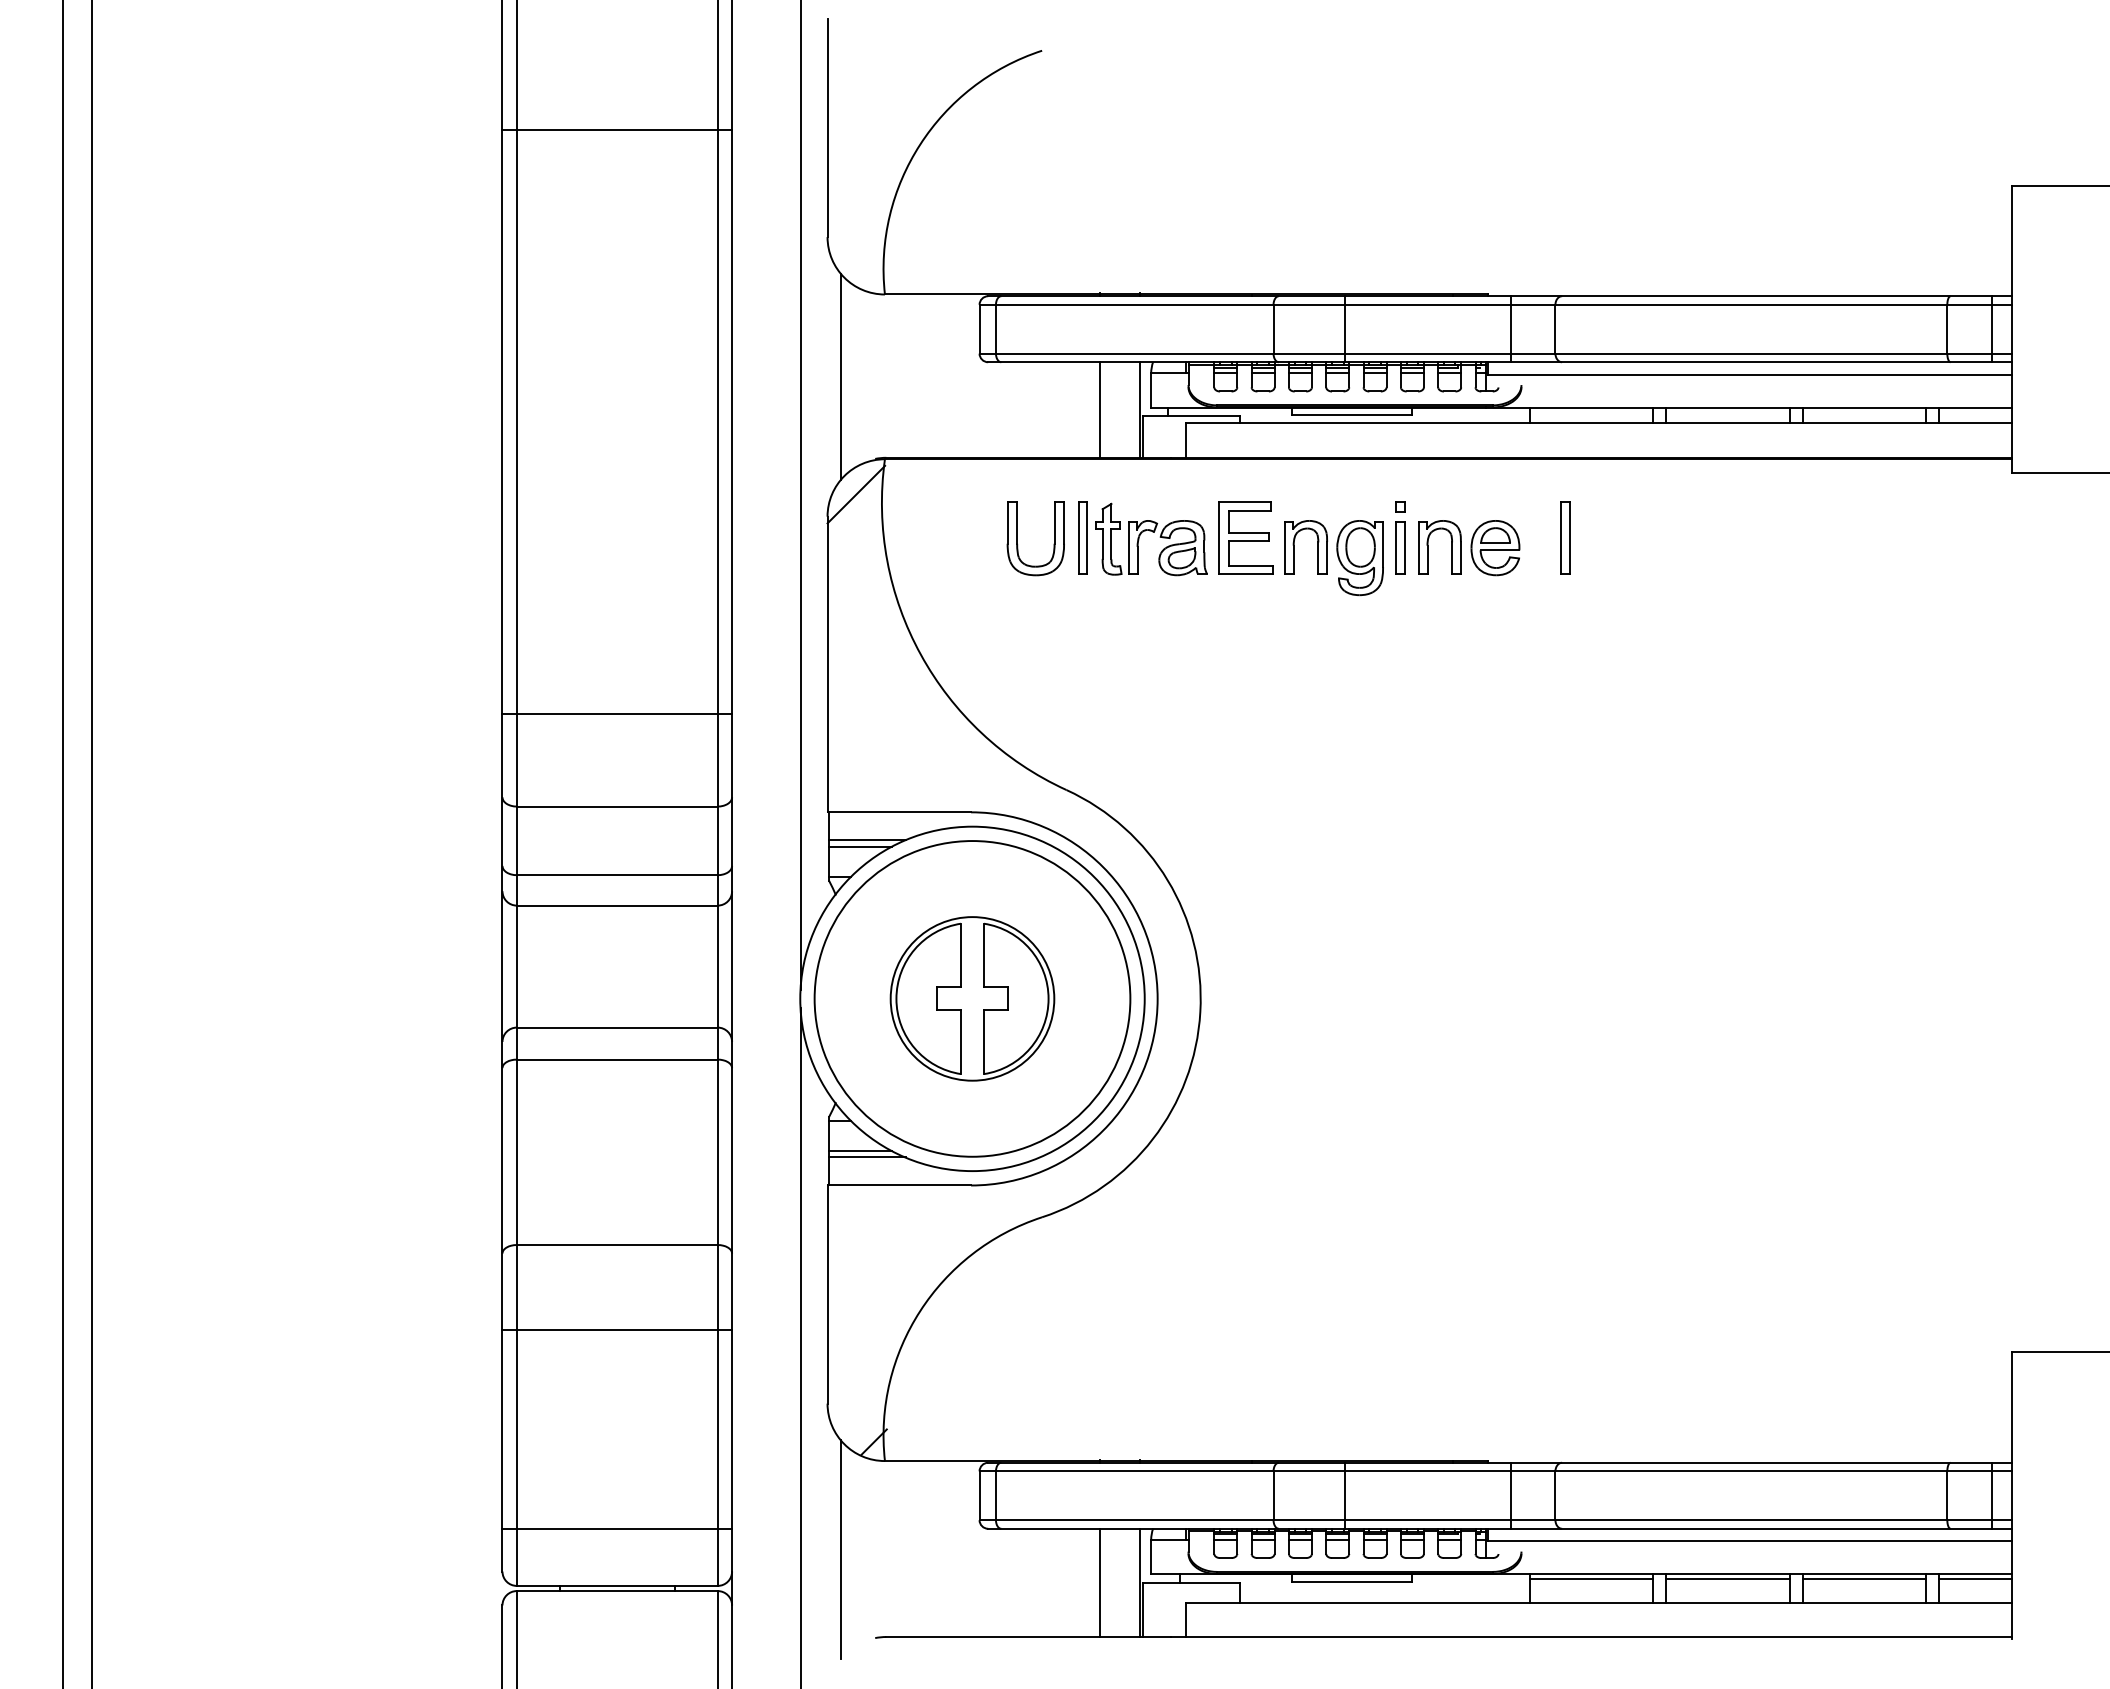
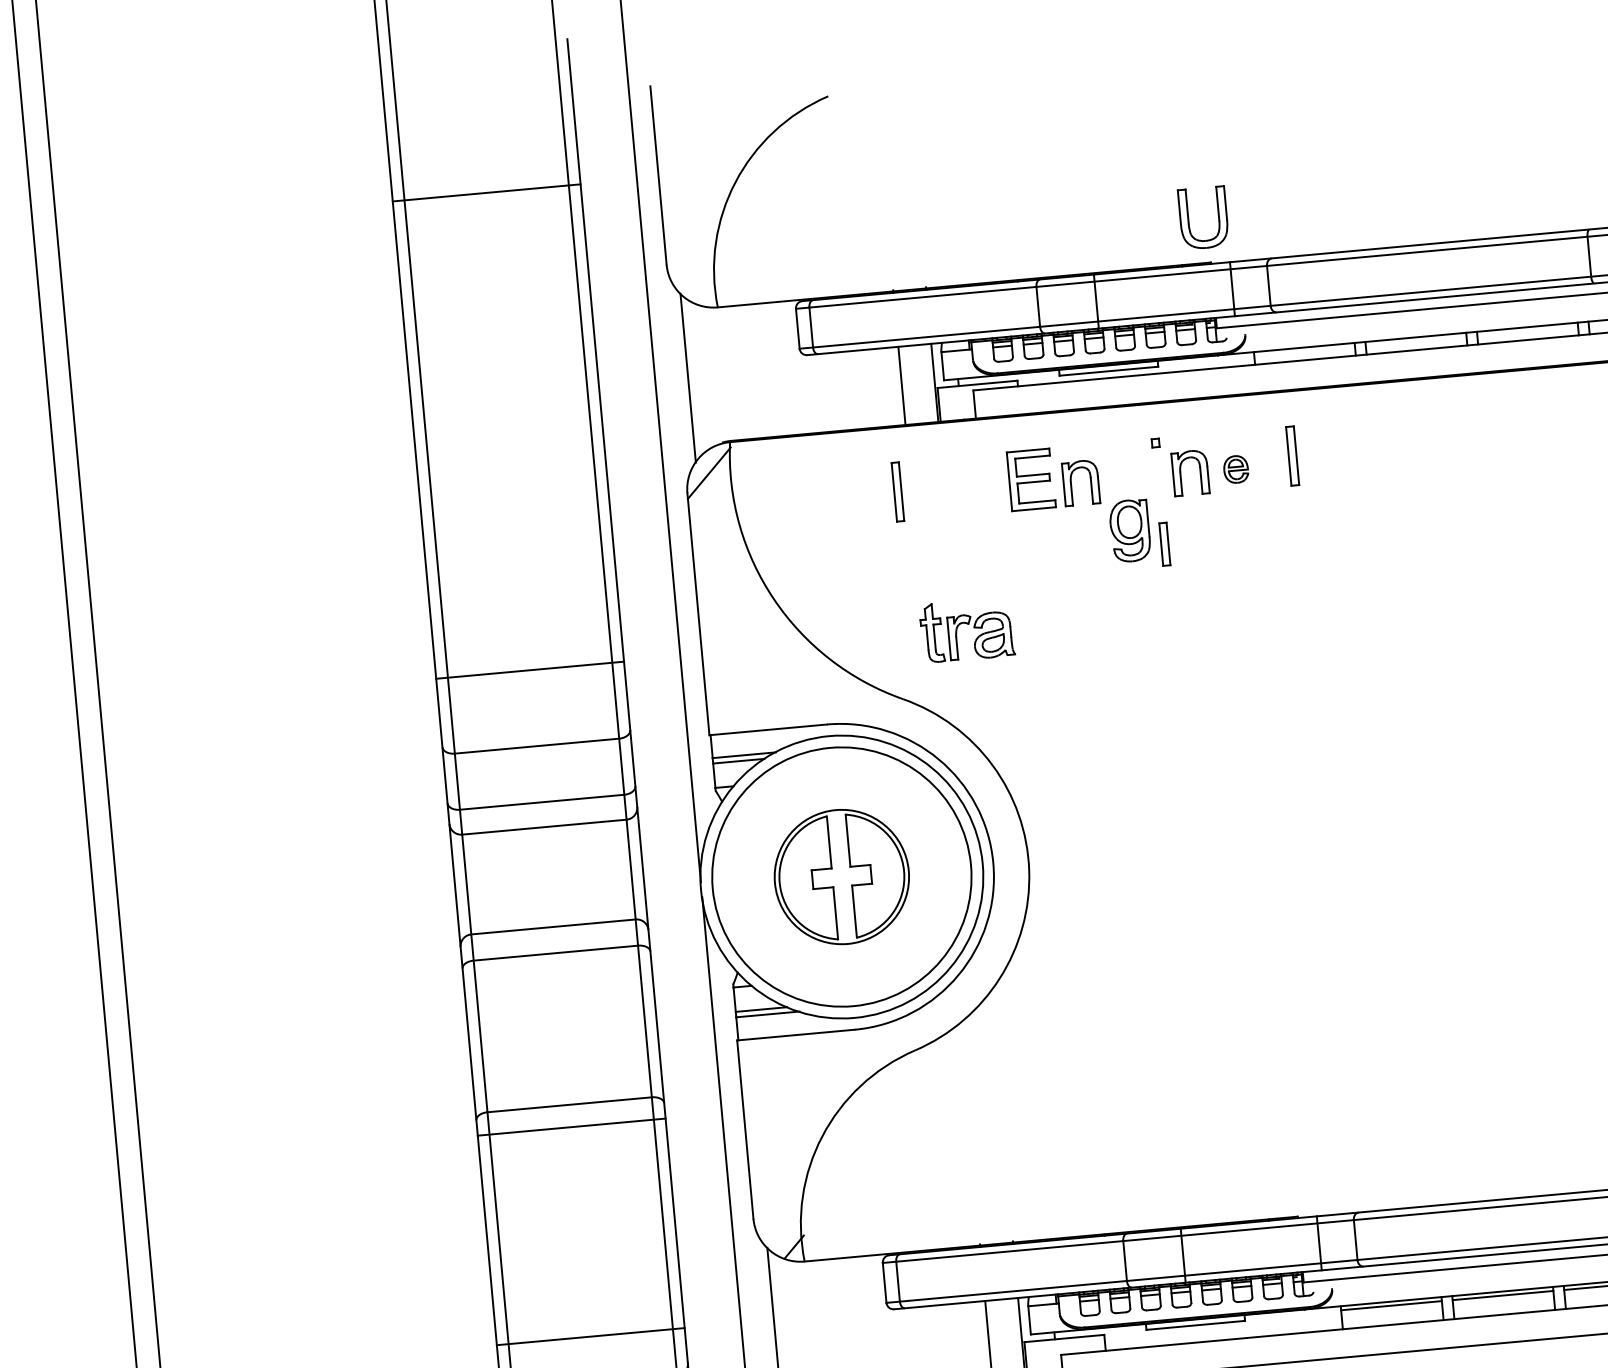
part: (1152, 532) -> (967, 624), moved
part: (1017, 538) -> (1188, 219), moved
part: (1400, 547) -> (1164, 543), moved
part: (1495, 548) -> (1236, 469), size x0.6
part: (1359, 558) -> (1129, 531), moved
line: (617, 1330) -> (571, 1127), moved

